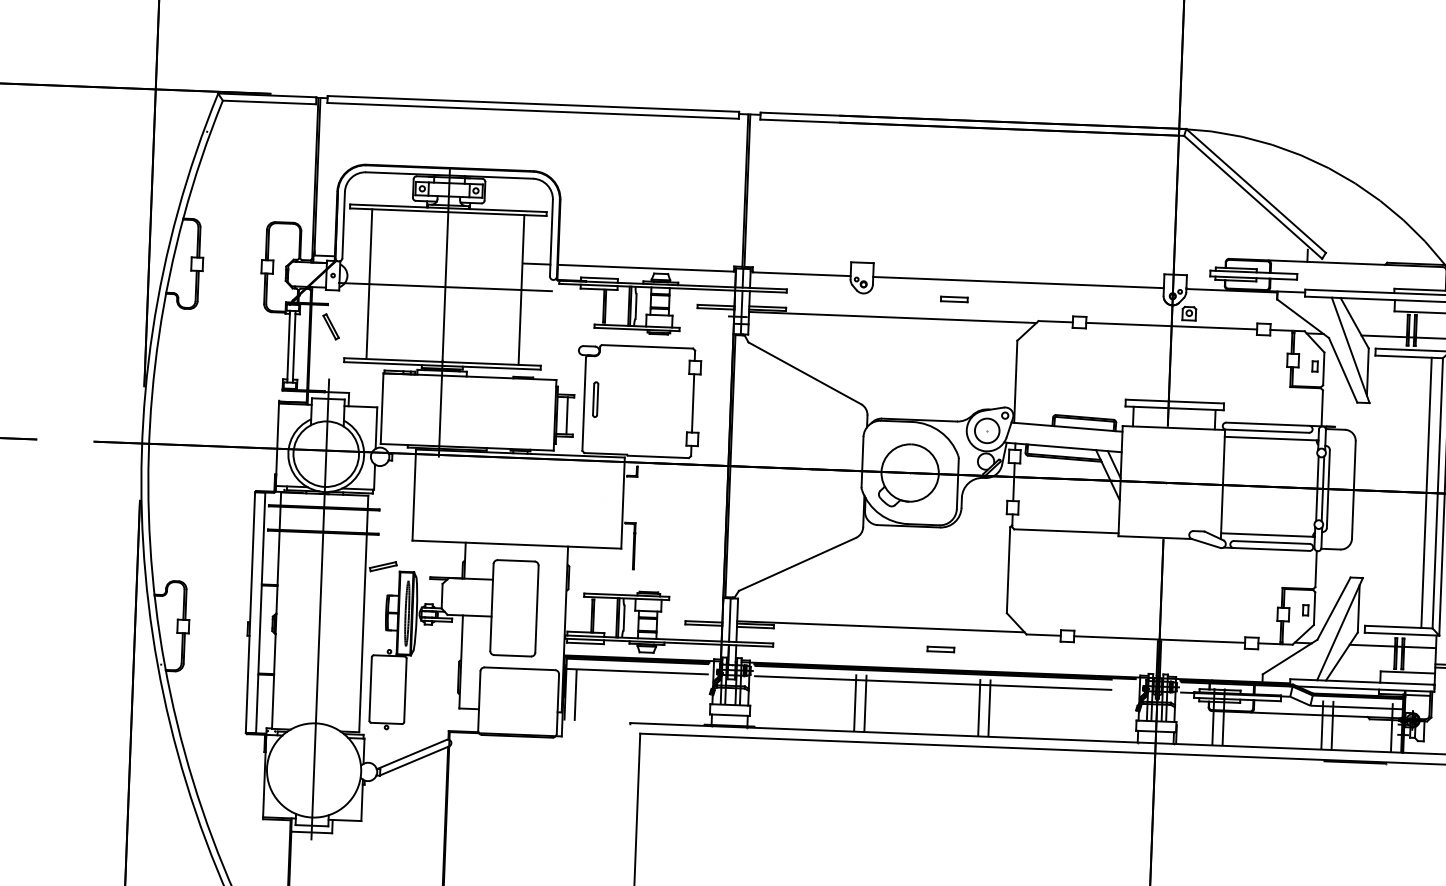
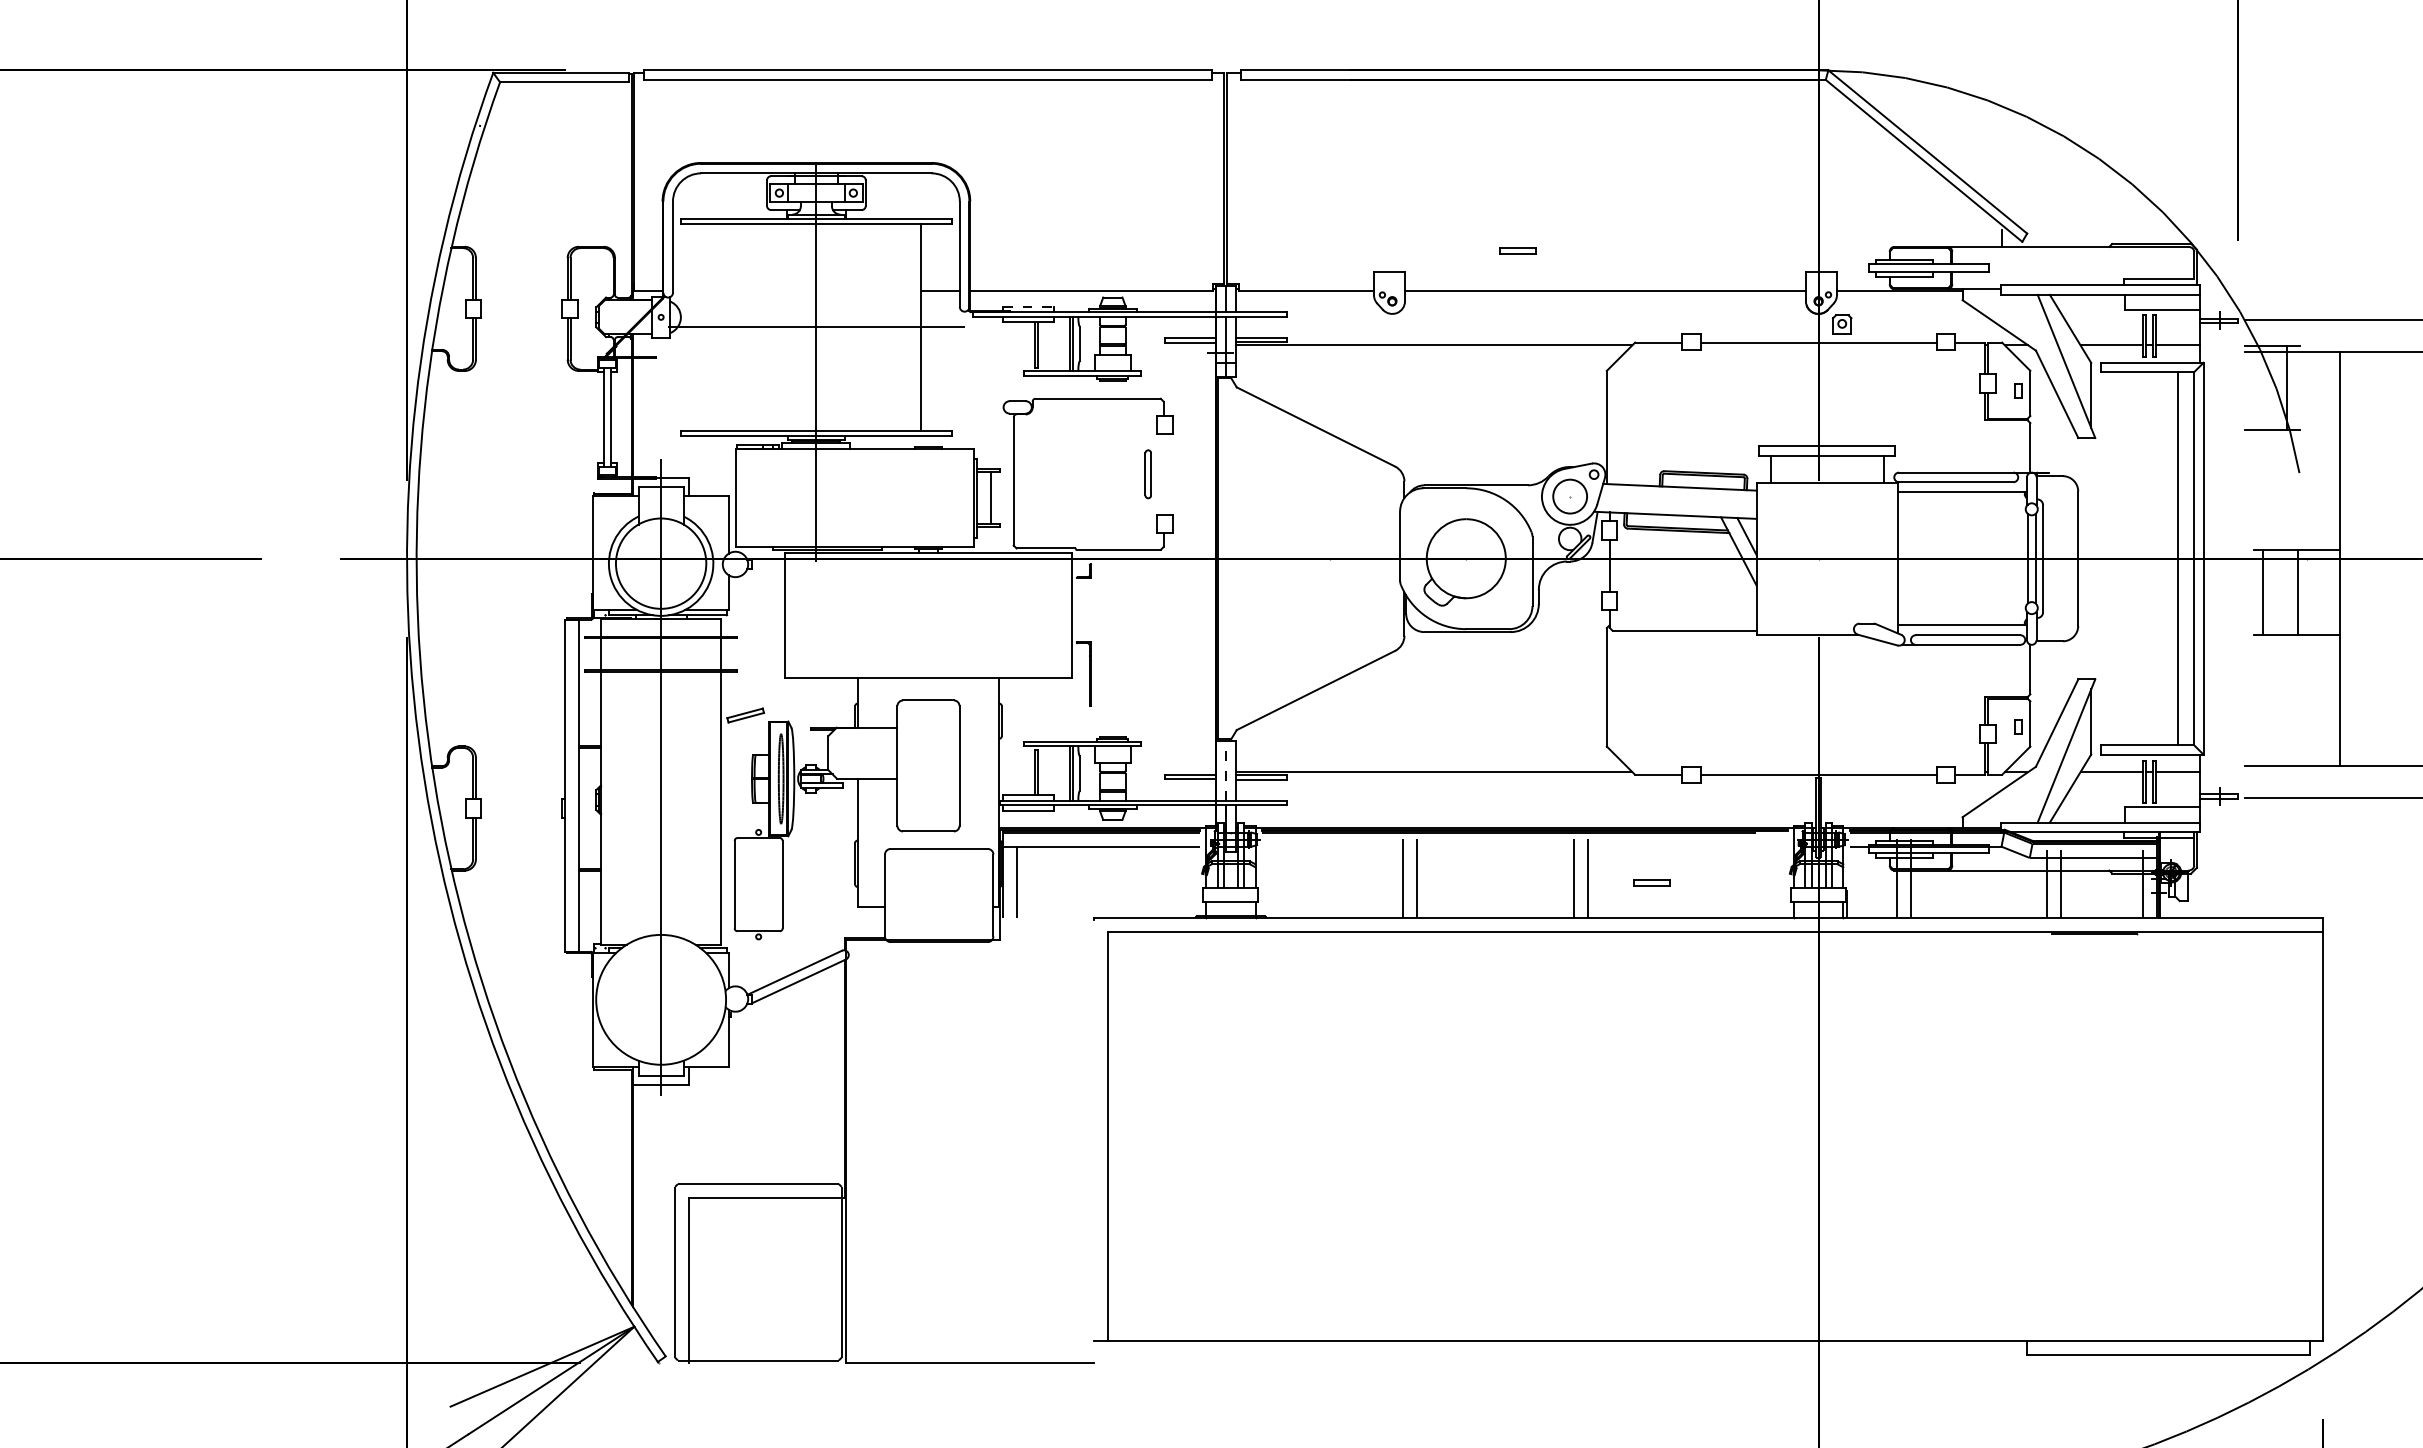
line: (599, 277) -> (1028, 306), solid -> dashed
line: (369, 283) -> (711, 326), removed
part: (954, 298) -> (1517, 250), moved
part: (330, 326) -> (660, 387), removed
part: (595, 399) -> (1147, 474), moved
line: (692, 403) -> (1163, 474), removed
line: (729, 619) -> (1225, 770), solid -> dashed
part: (940, 649) -> (1651, 882), moved
line: (944, 683) -> (1524, 846), removed

